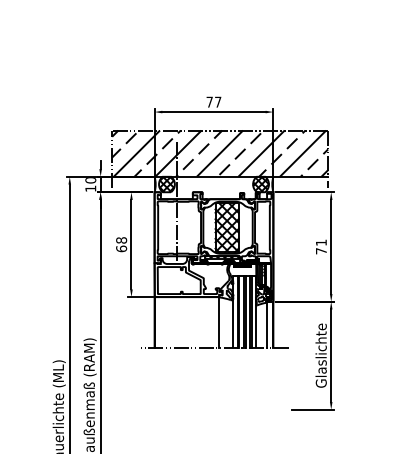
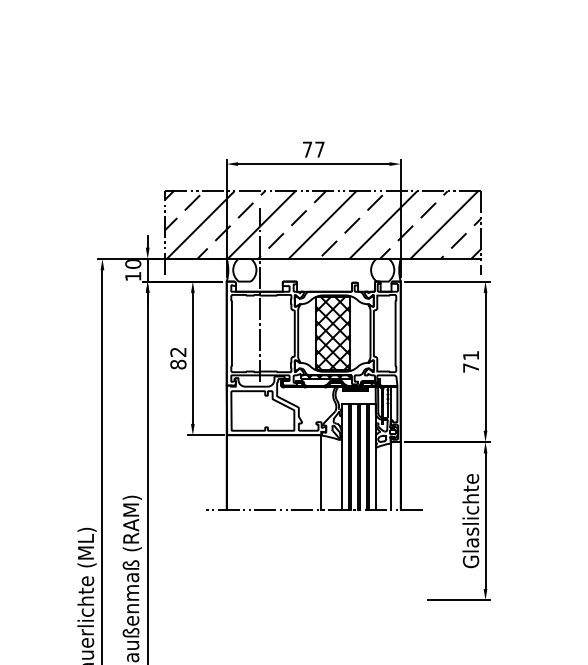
hatch: (166, 184) -> (244, 270), removed
hatch: (260, 184) -> (381, 270), removed
text: (121, 244) -> (178, 358), 68 -> 82

